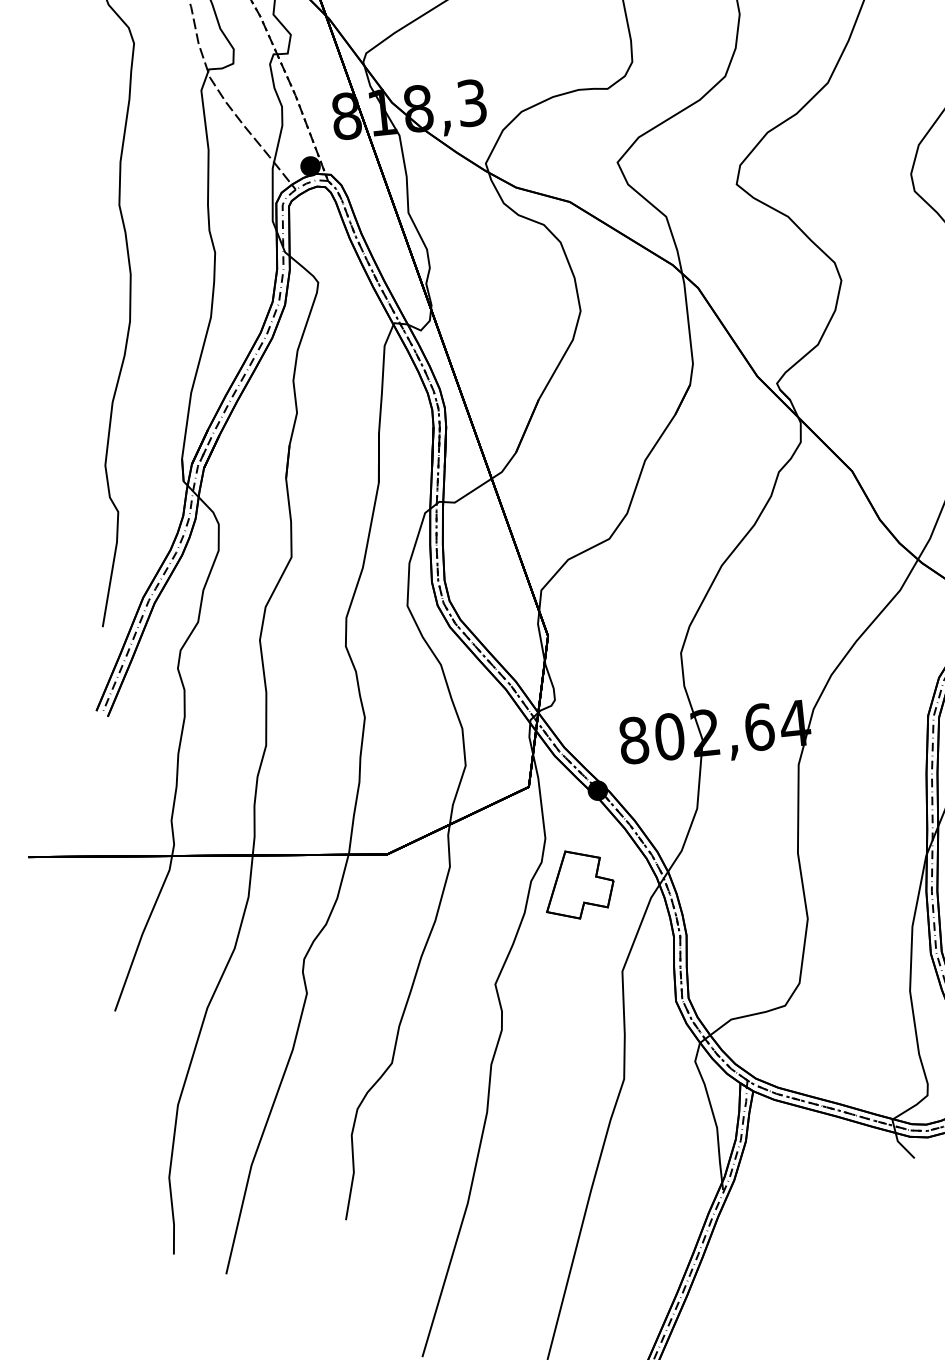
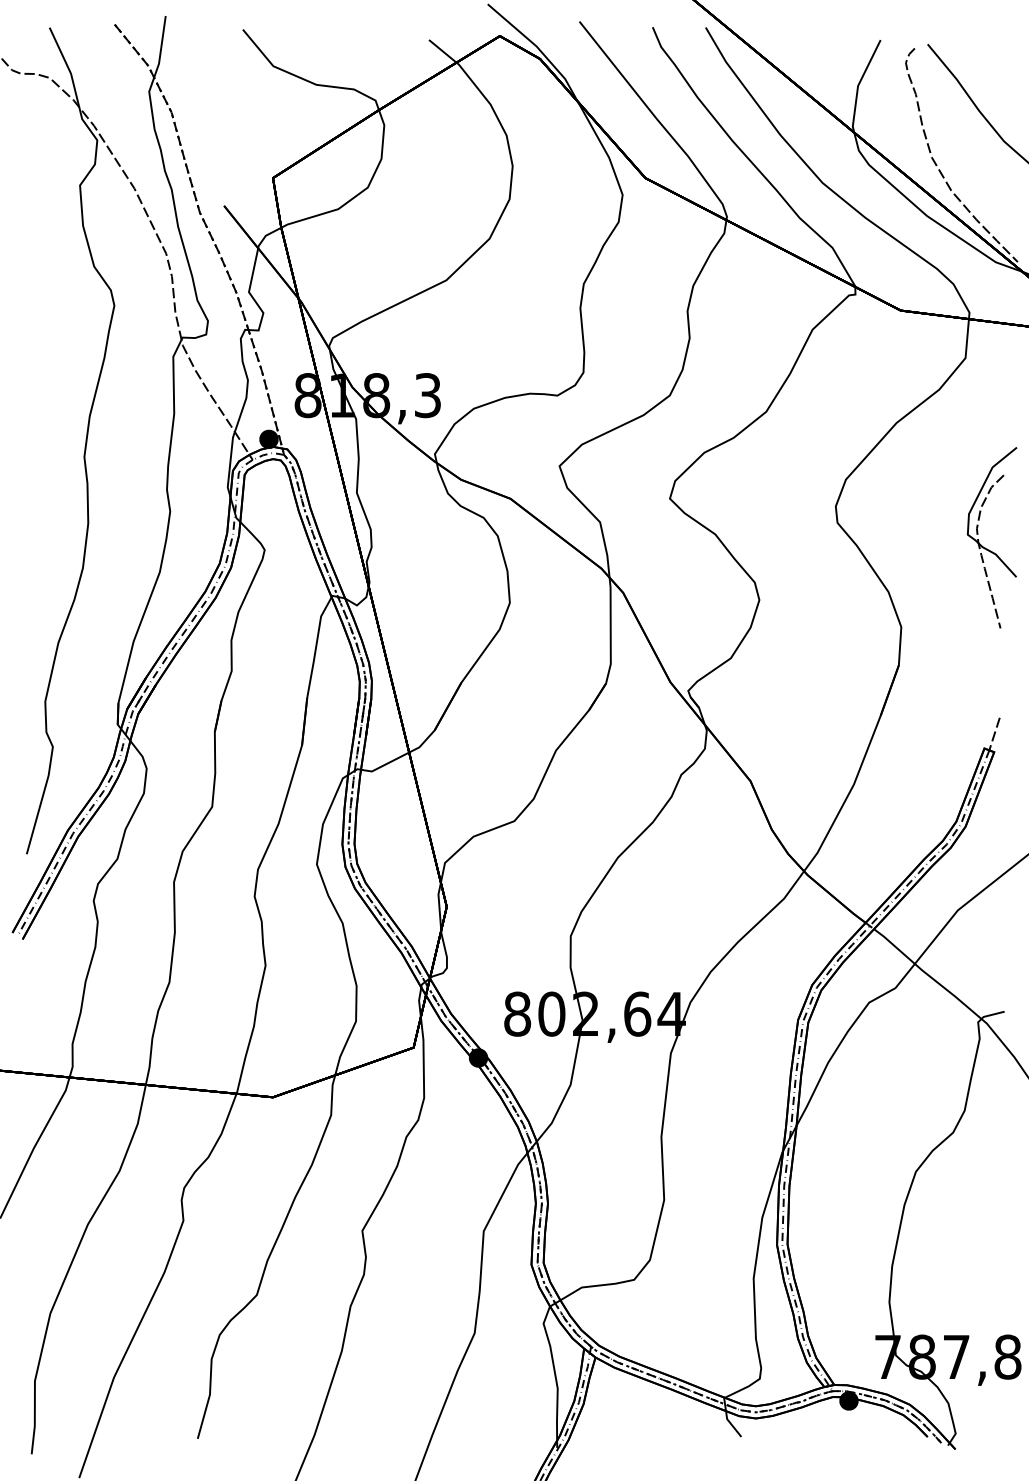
part: (579, 884) -> (451, 1144), removed

